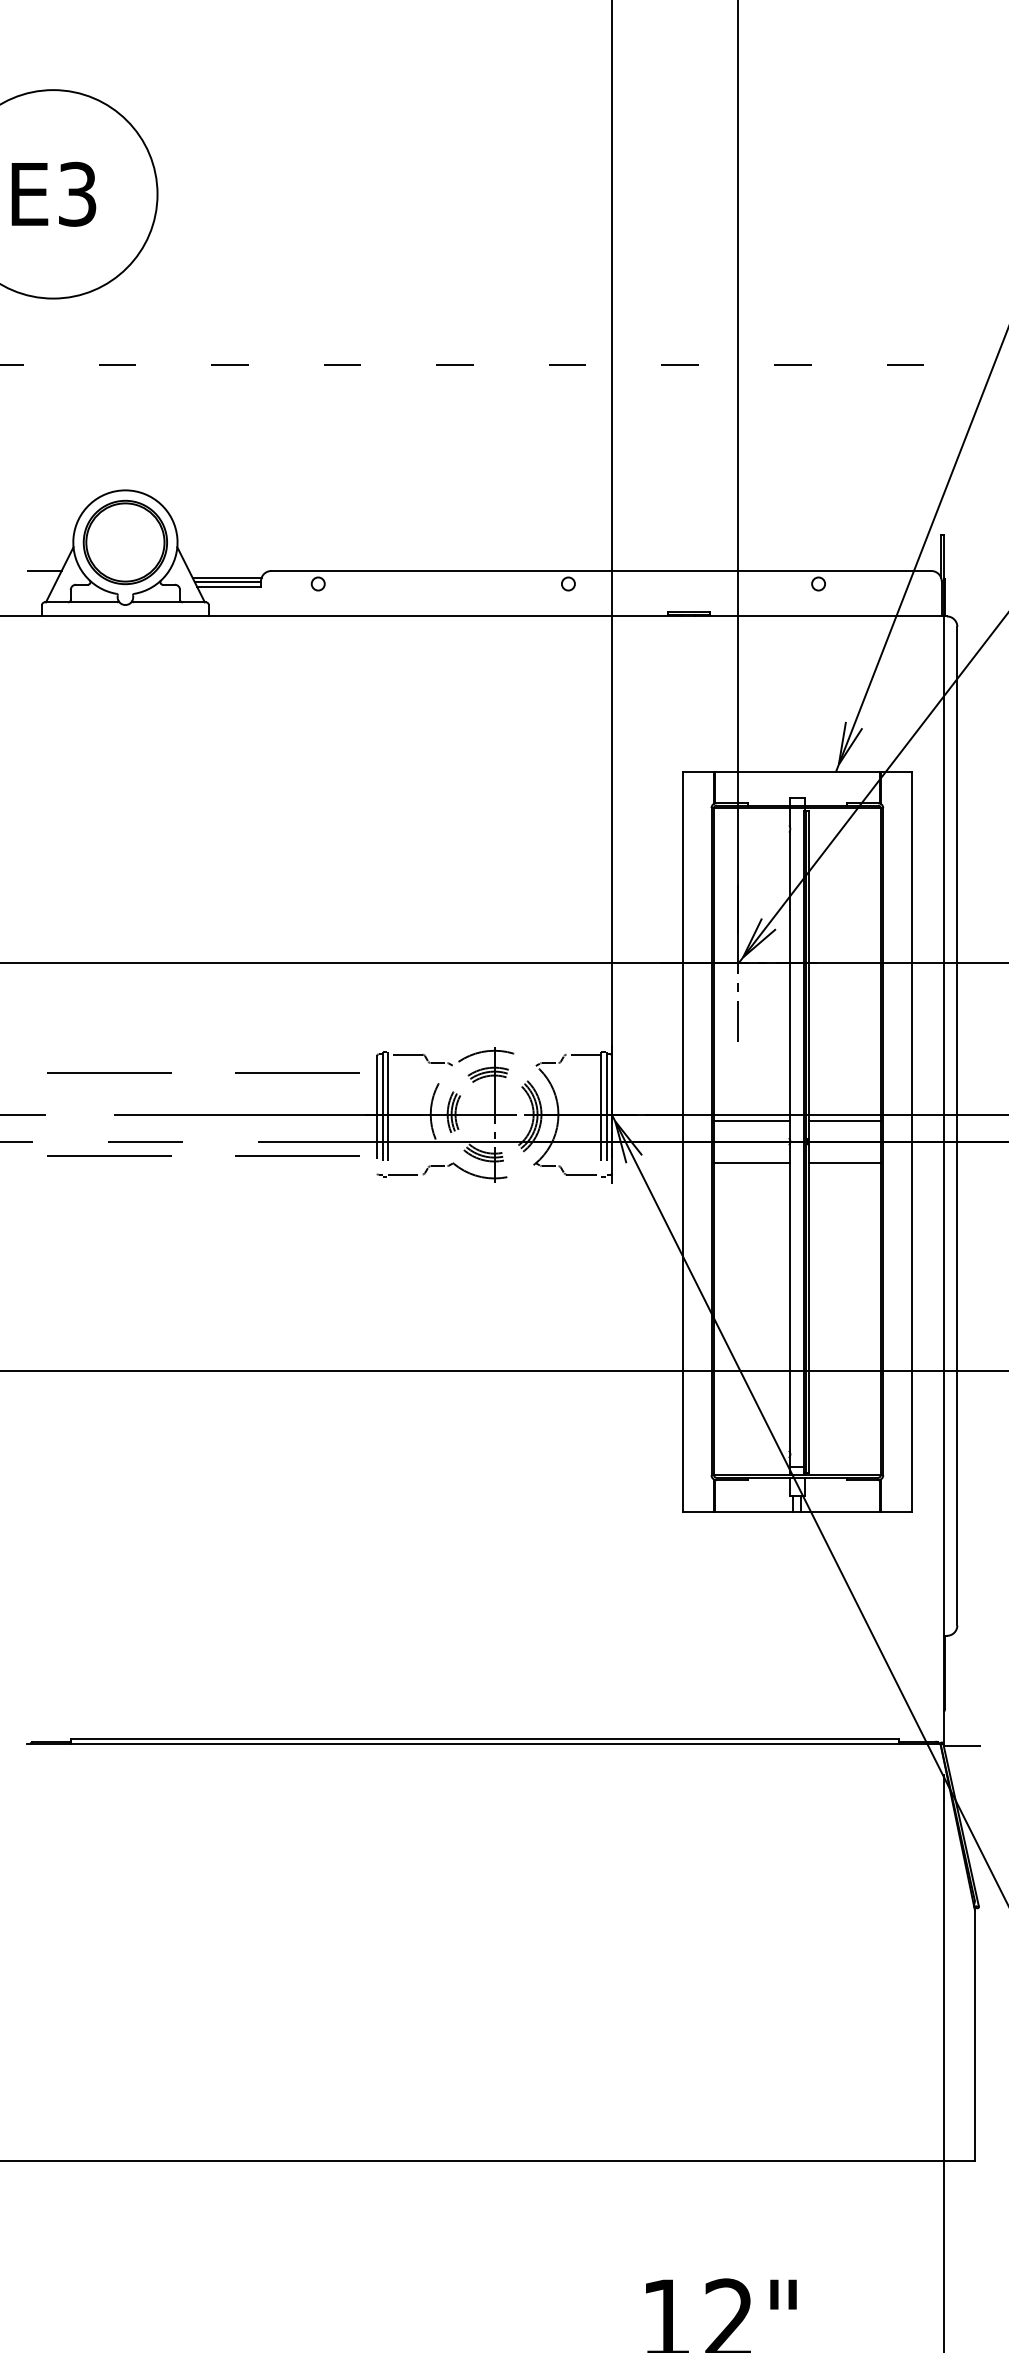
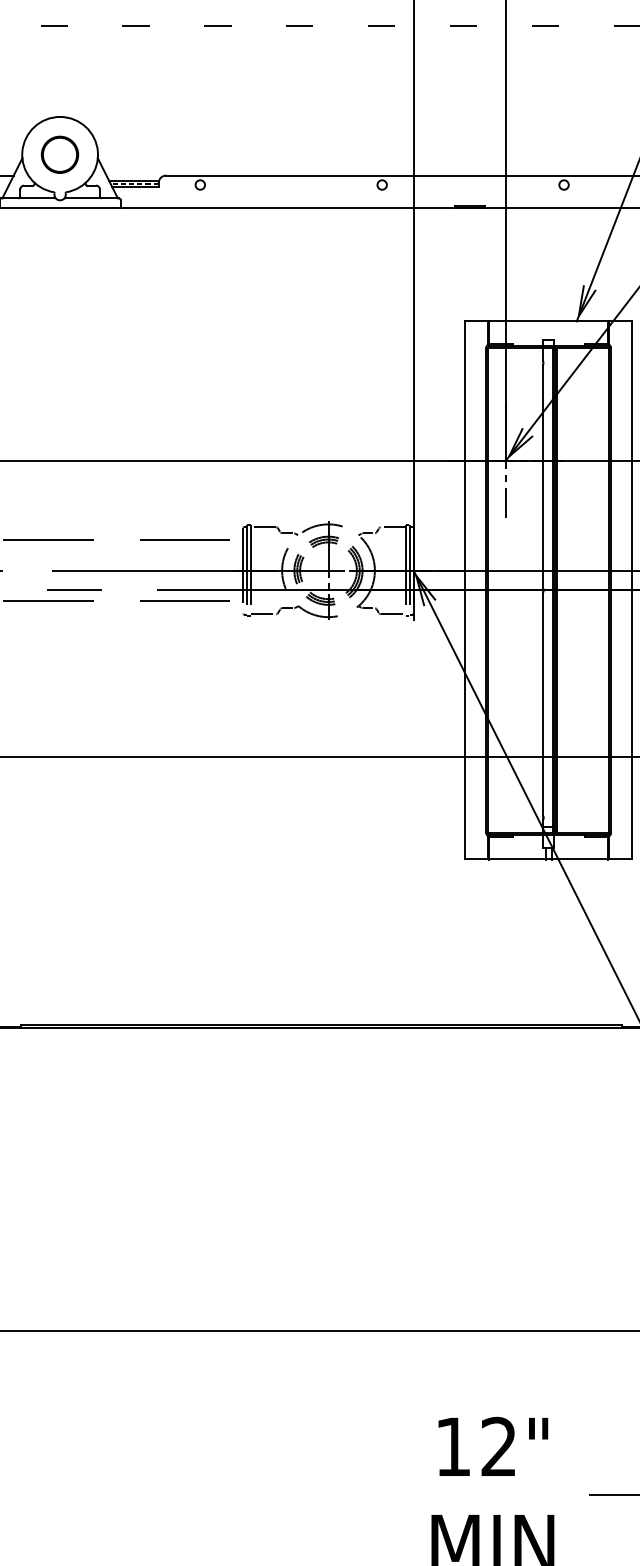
part: (124, 542) -> (59, 154), size x0.6
line: (227, 582) -> (134, 183), solid -> dashed
line: (751, 1120) -> (515, 575), removed
line: (844, 1120) -> (582, 575), removed
line: (751, 1162) -> (515, 605), removed
line: (844, 1162) -> (582, 605), removed

